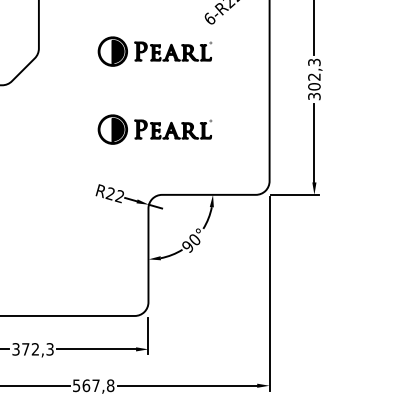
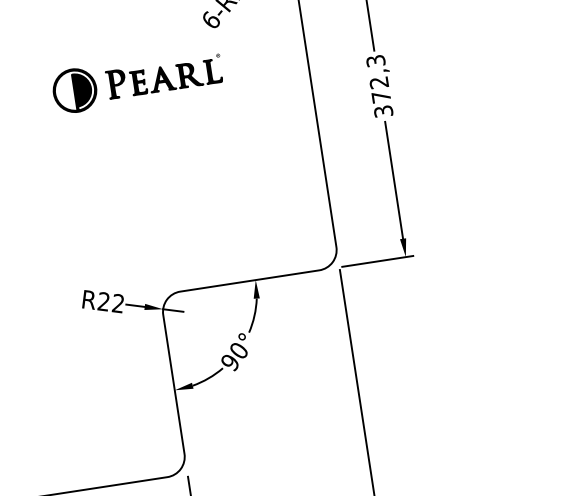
text: (314, 86) -> (381, 96), 302,3 -> 372,3
part: (154, 129) -> (154, 196), removed

